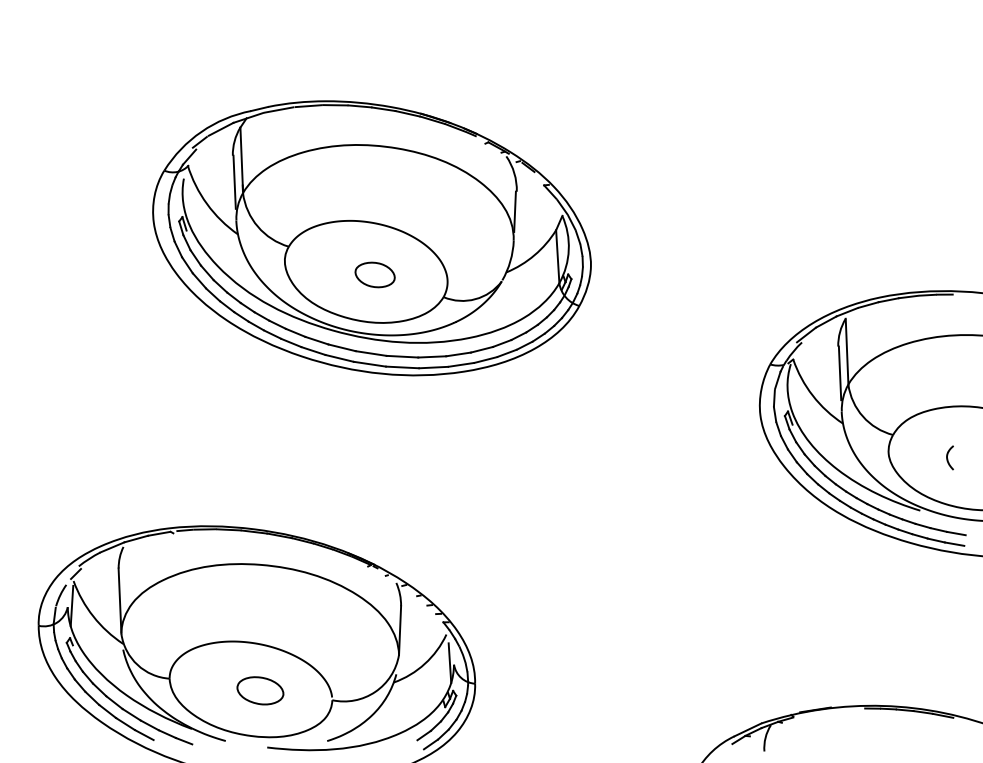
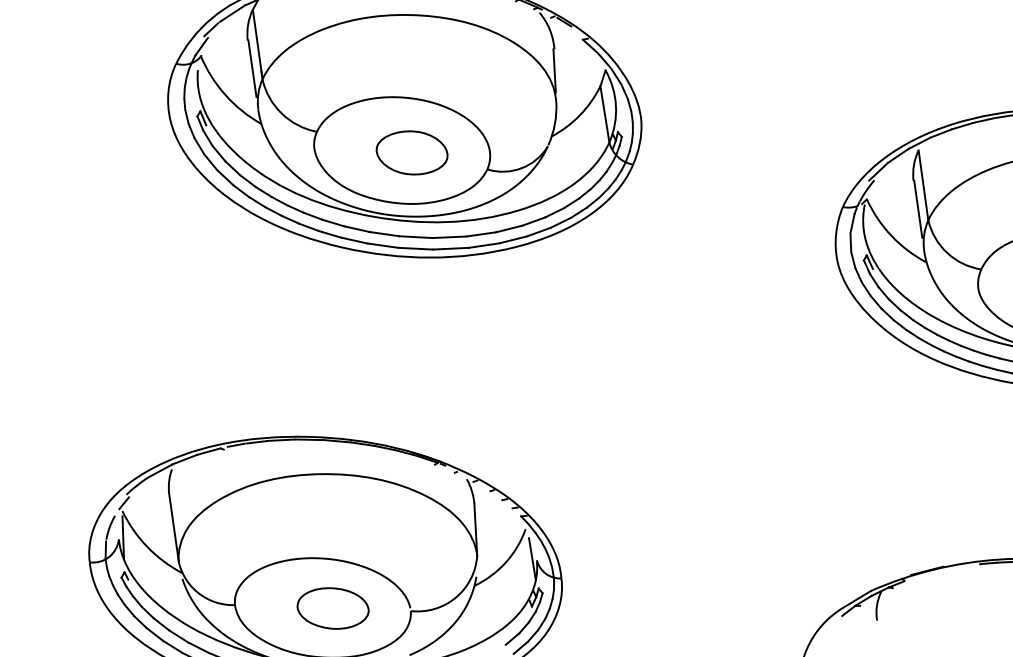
part: (374, 274) -> (411, 152), size x1.67
part: (260, 690) -> (333, 608), size x1.43

